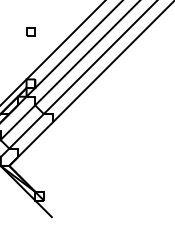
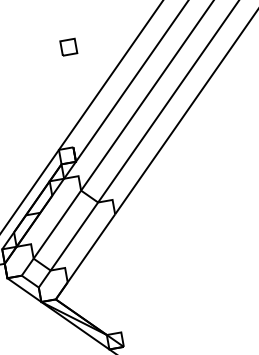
part: (30, 31) -> (68, 46), moved

